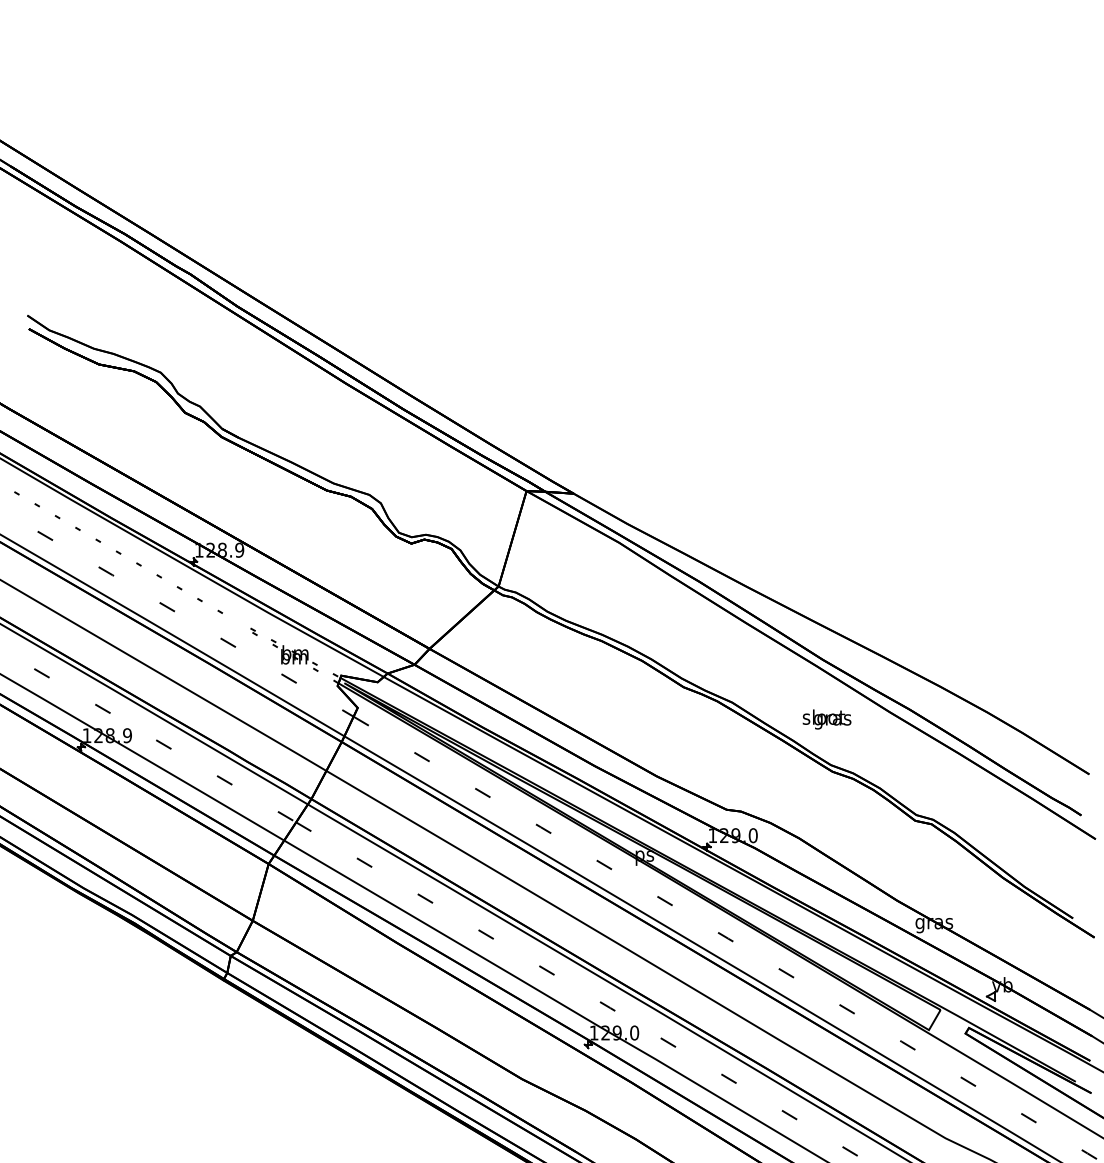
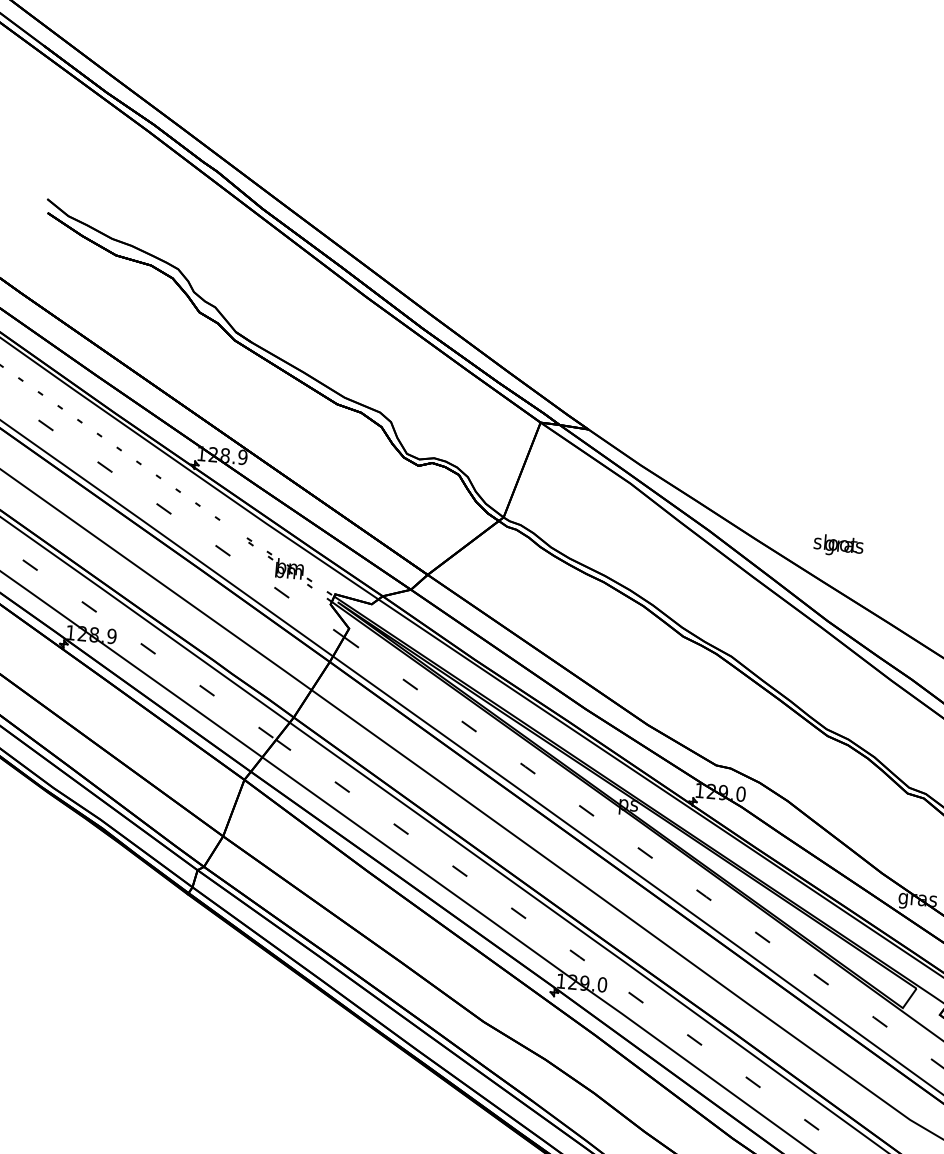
text: (826, 719) -> (838, 545), moved

